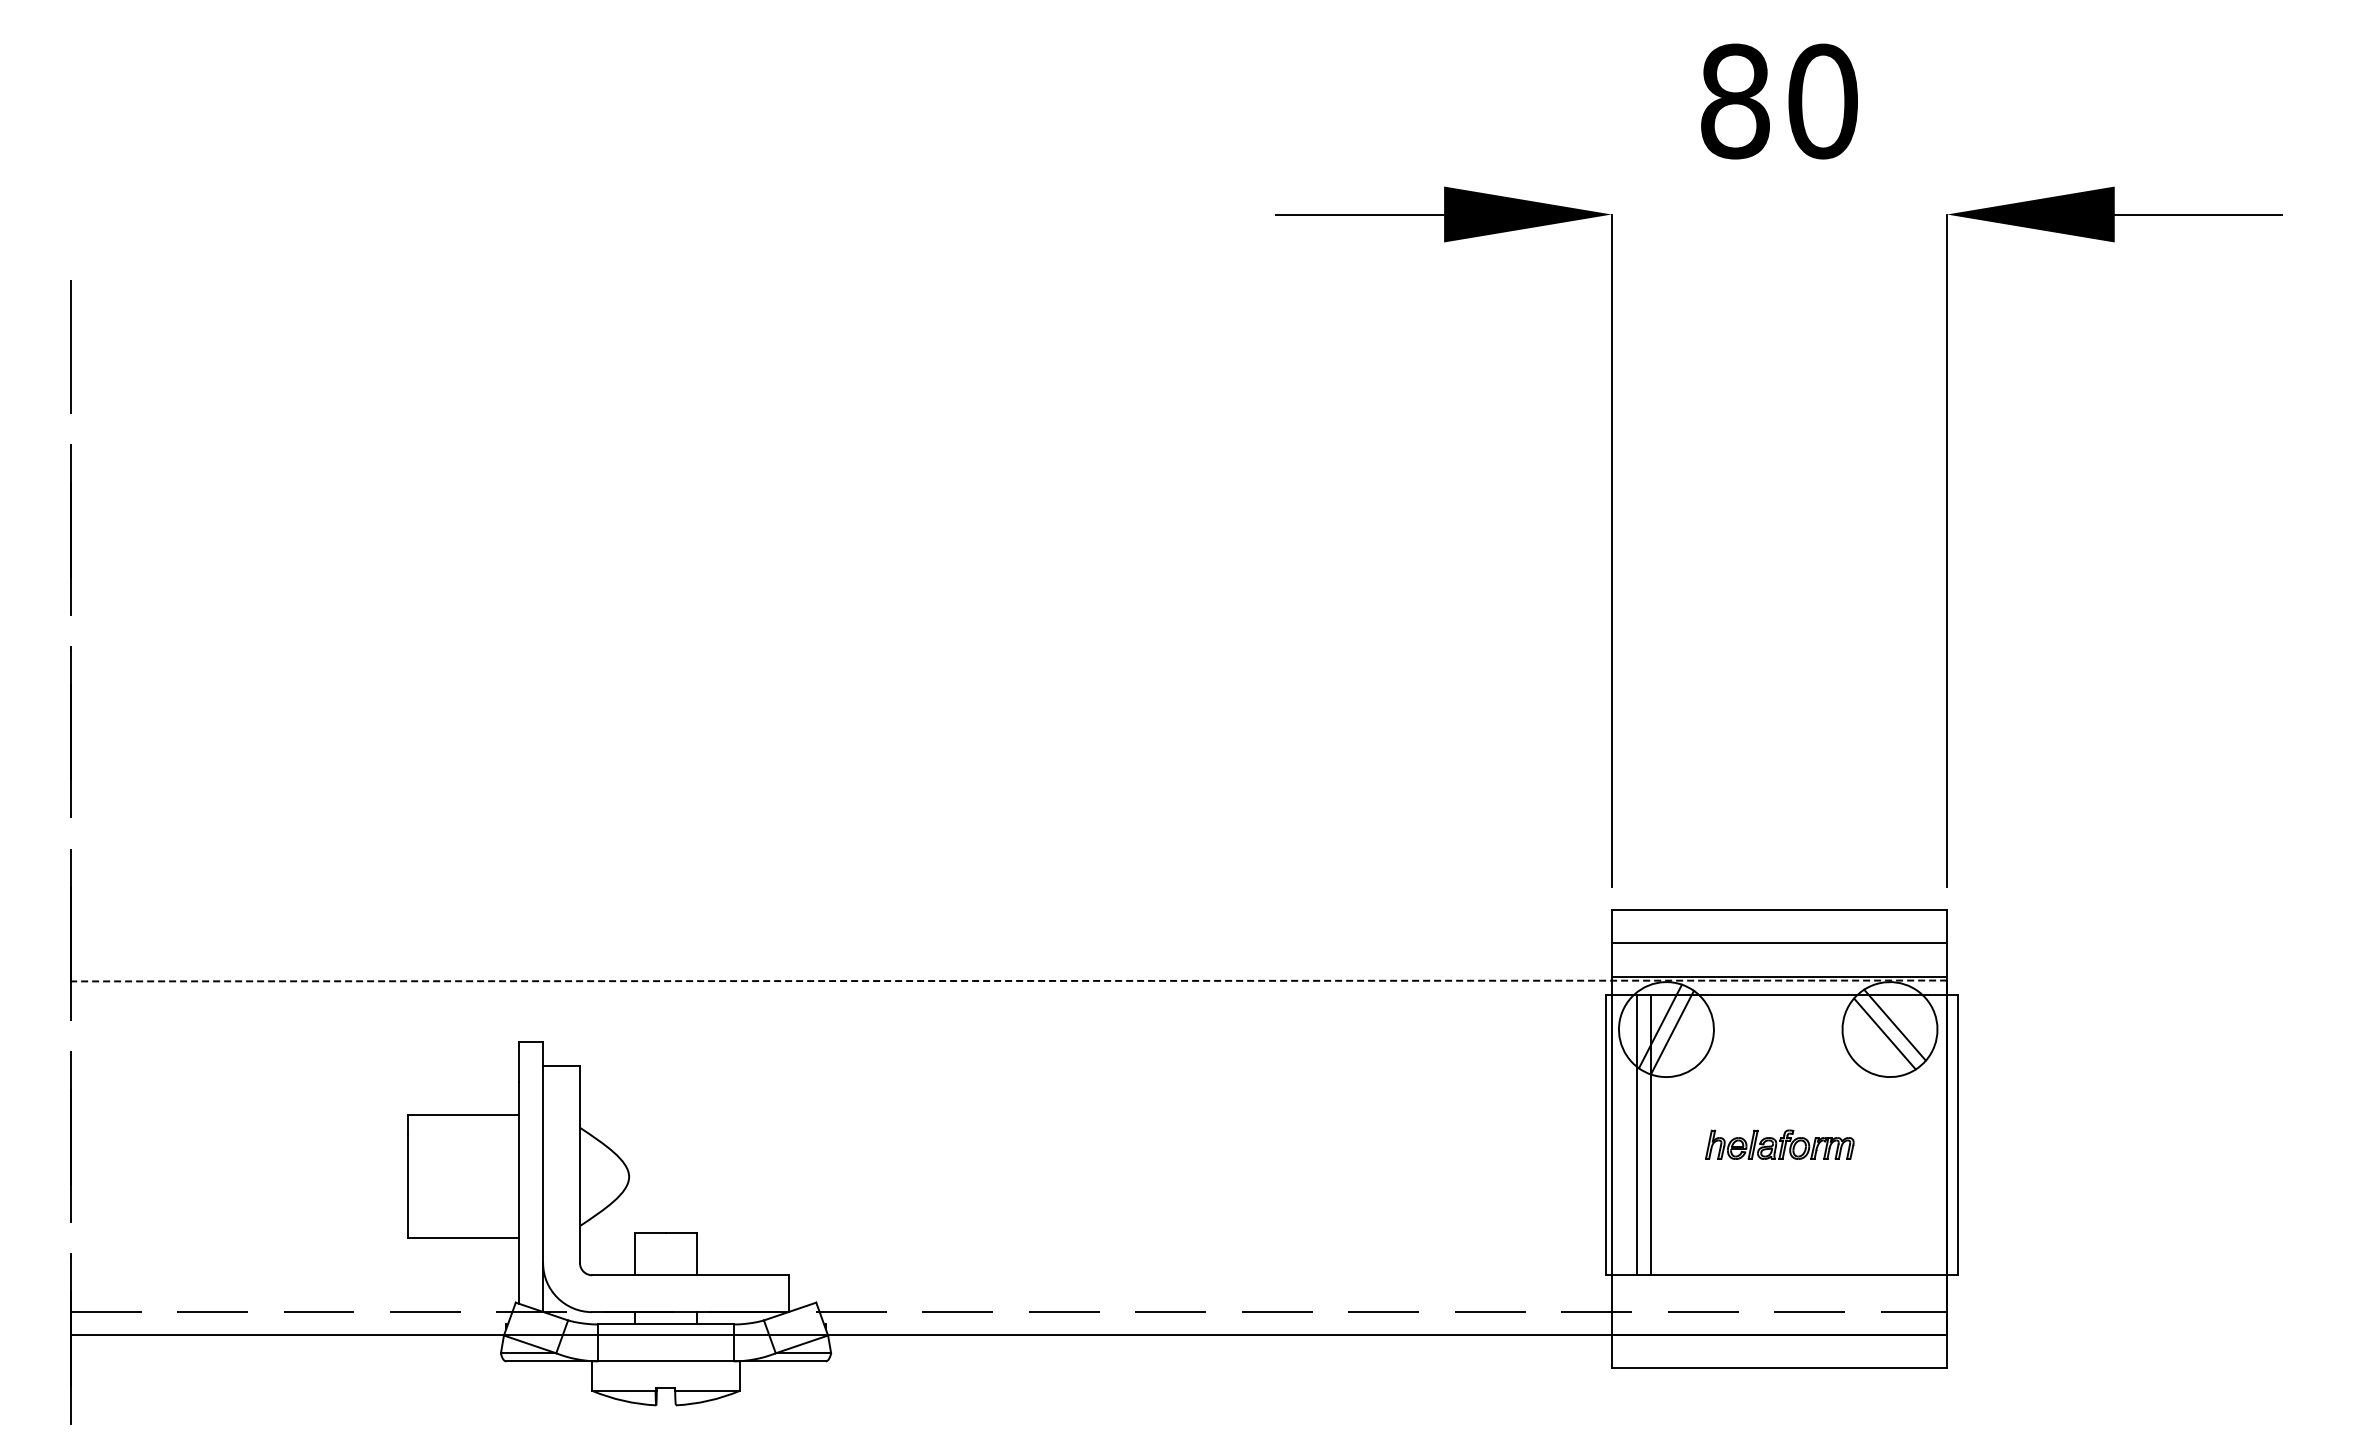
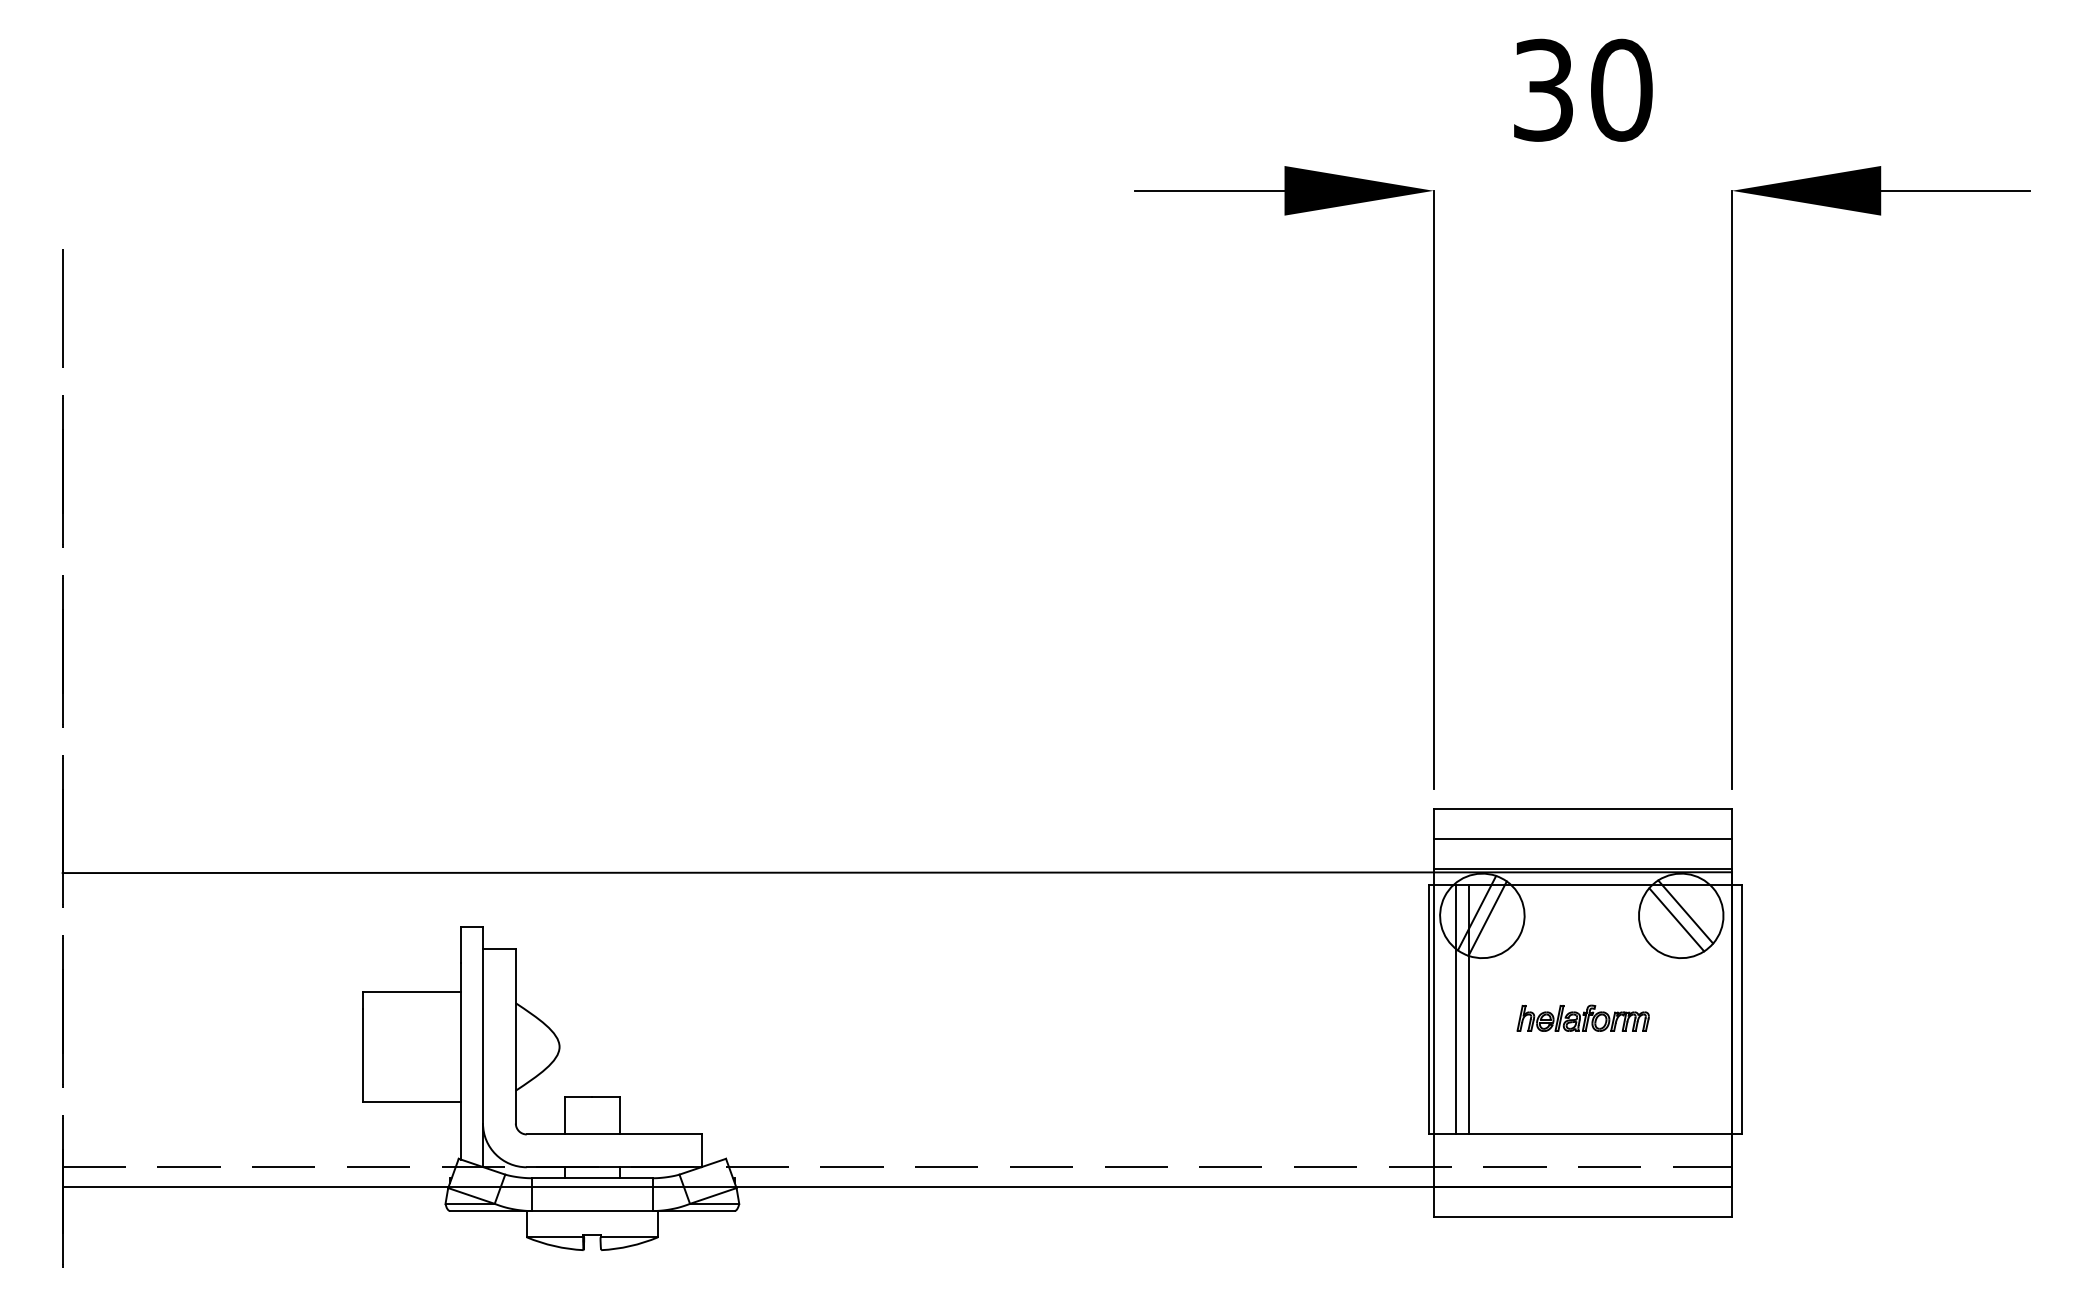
text: (1735, 101) -> (1543, 90), 80 -> 30
line: (1008, 980) -> (897, 872), dashed -> solid

